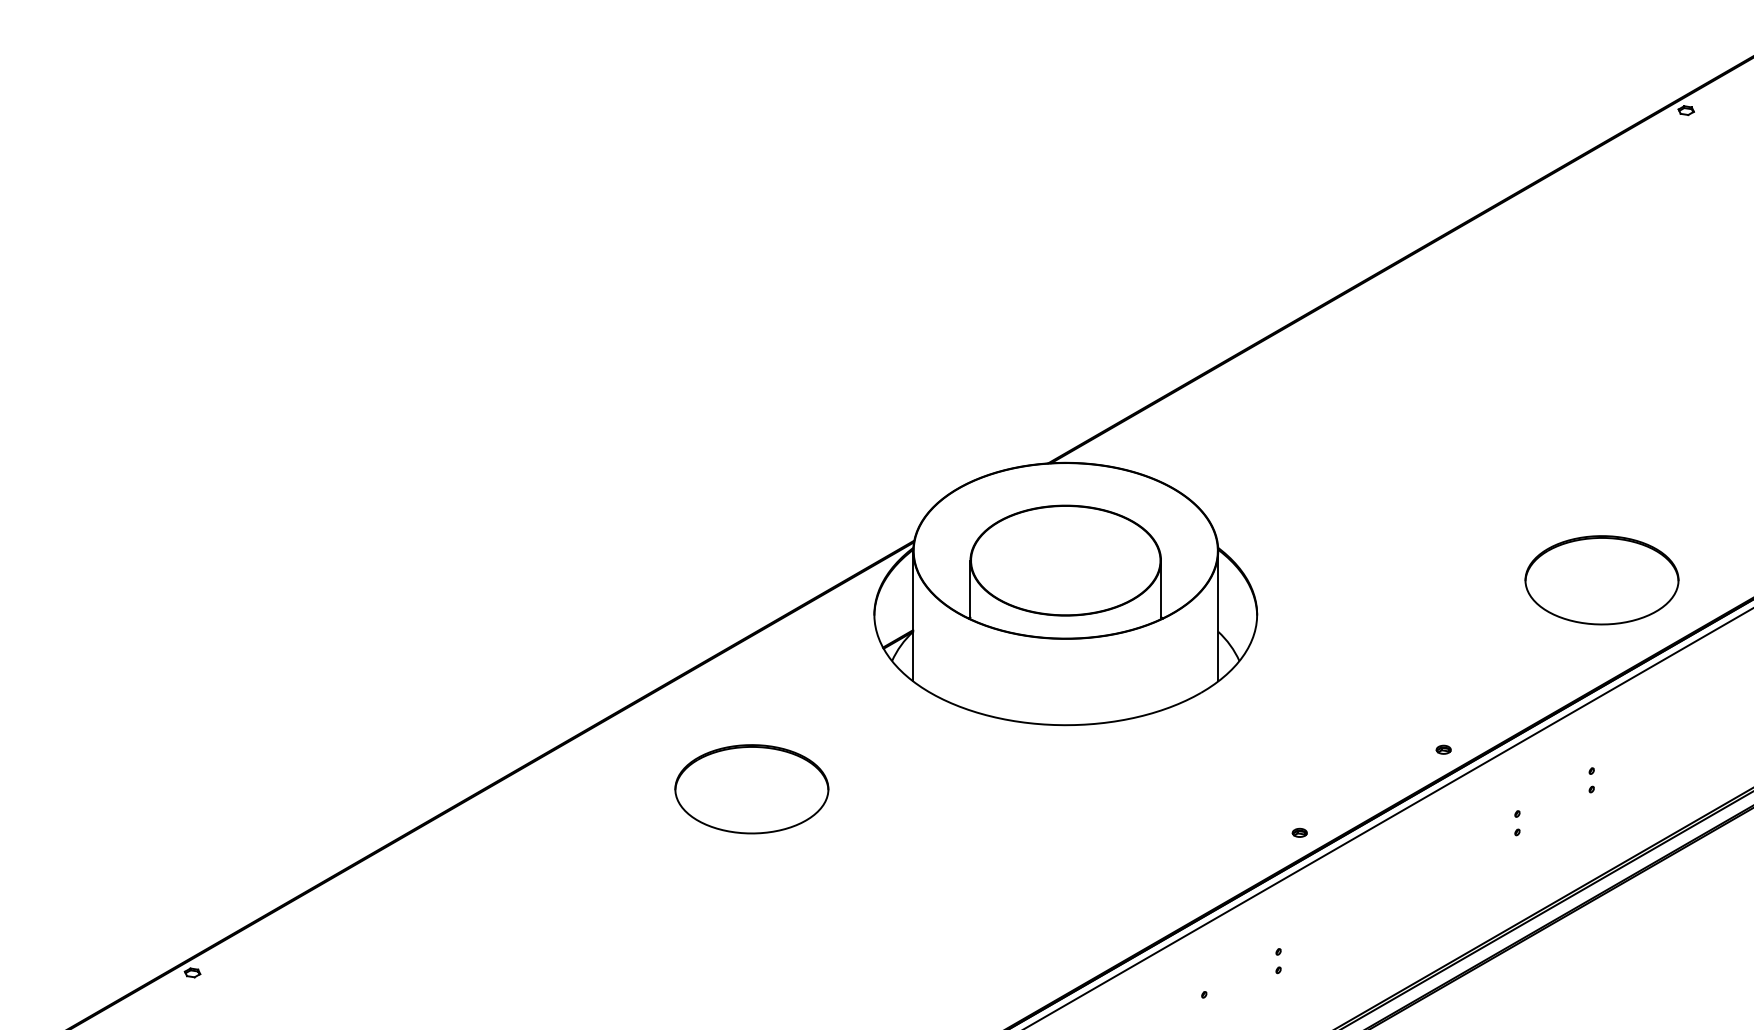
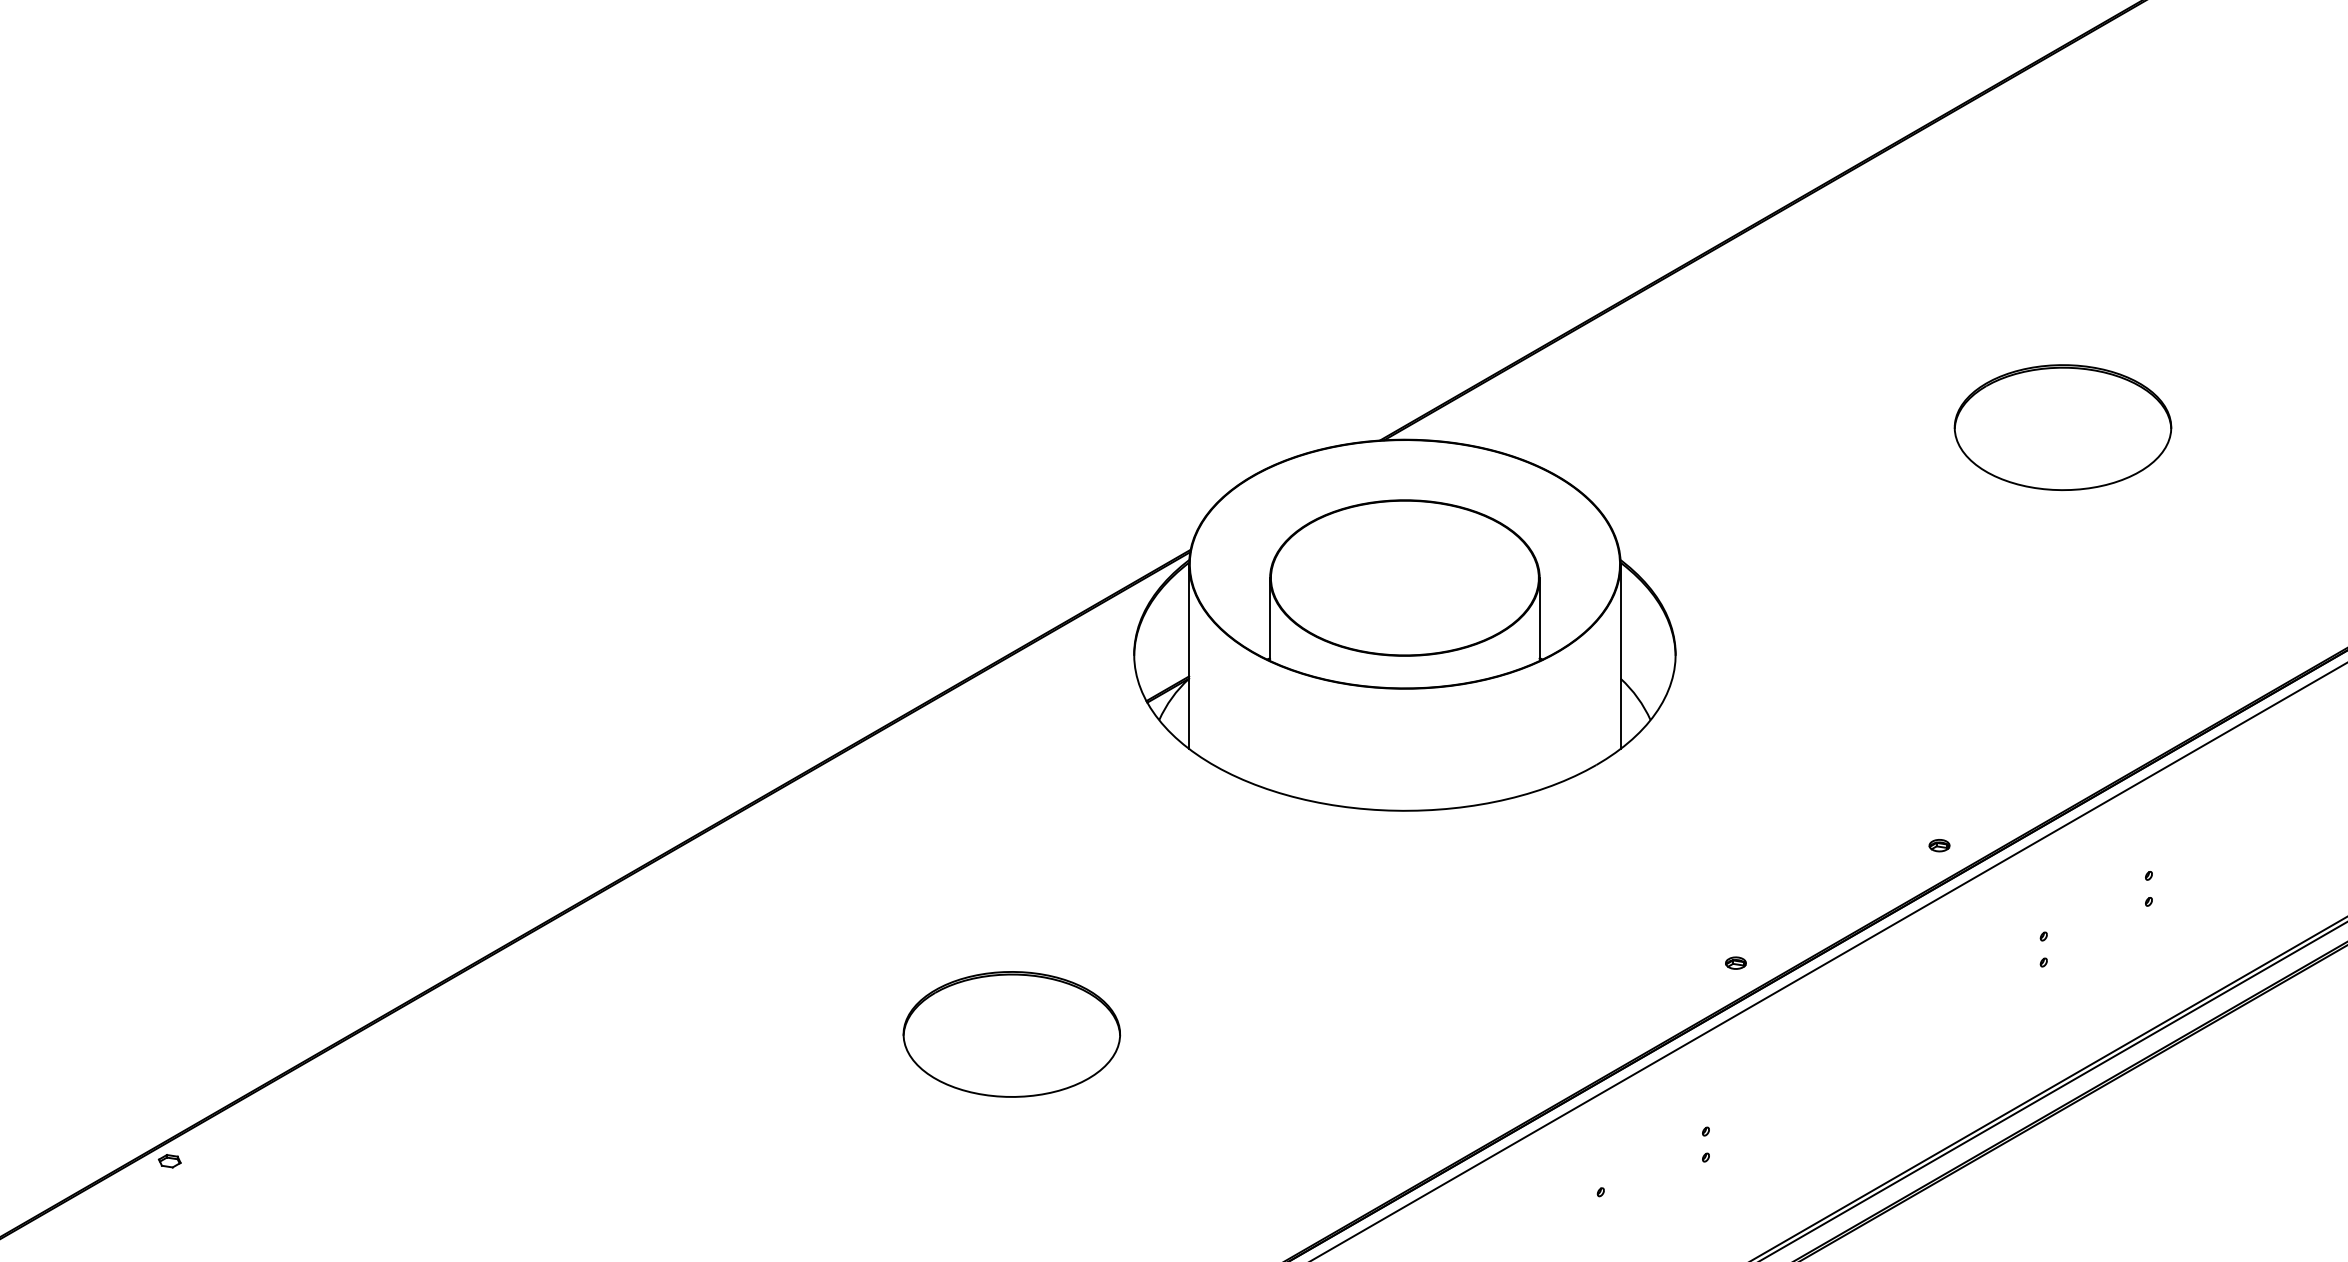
part: (1601, 580) -> (2062, 427), moved
part: (751, 789) -> (1011, 1034), moved

